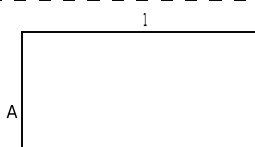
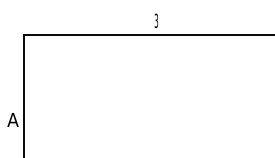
text: (144, 19) -> (155, 20), 1 -> 3

